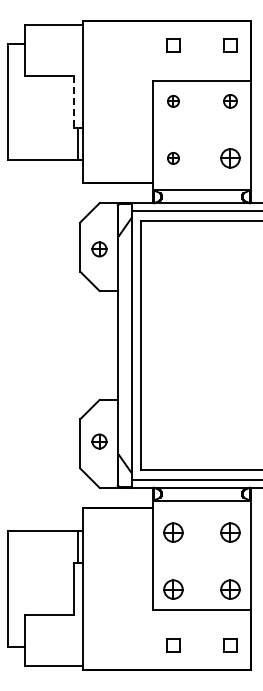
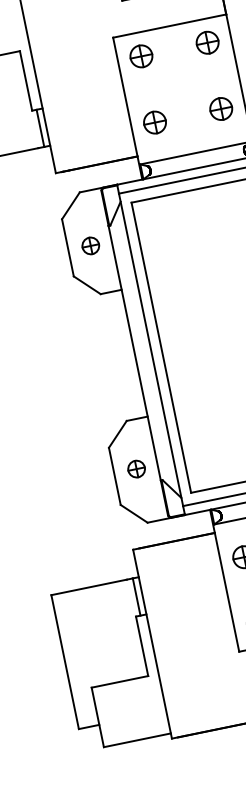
part: (173, 101) -> (141, 56), size x1.67
part: (230, 101) -> (207, 42), size x1.43
line: (73, 102) -> (25, 81), dashed -> solid
part: (173, 158) -> (155, 122), size x1.67

